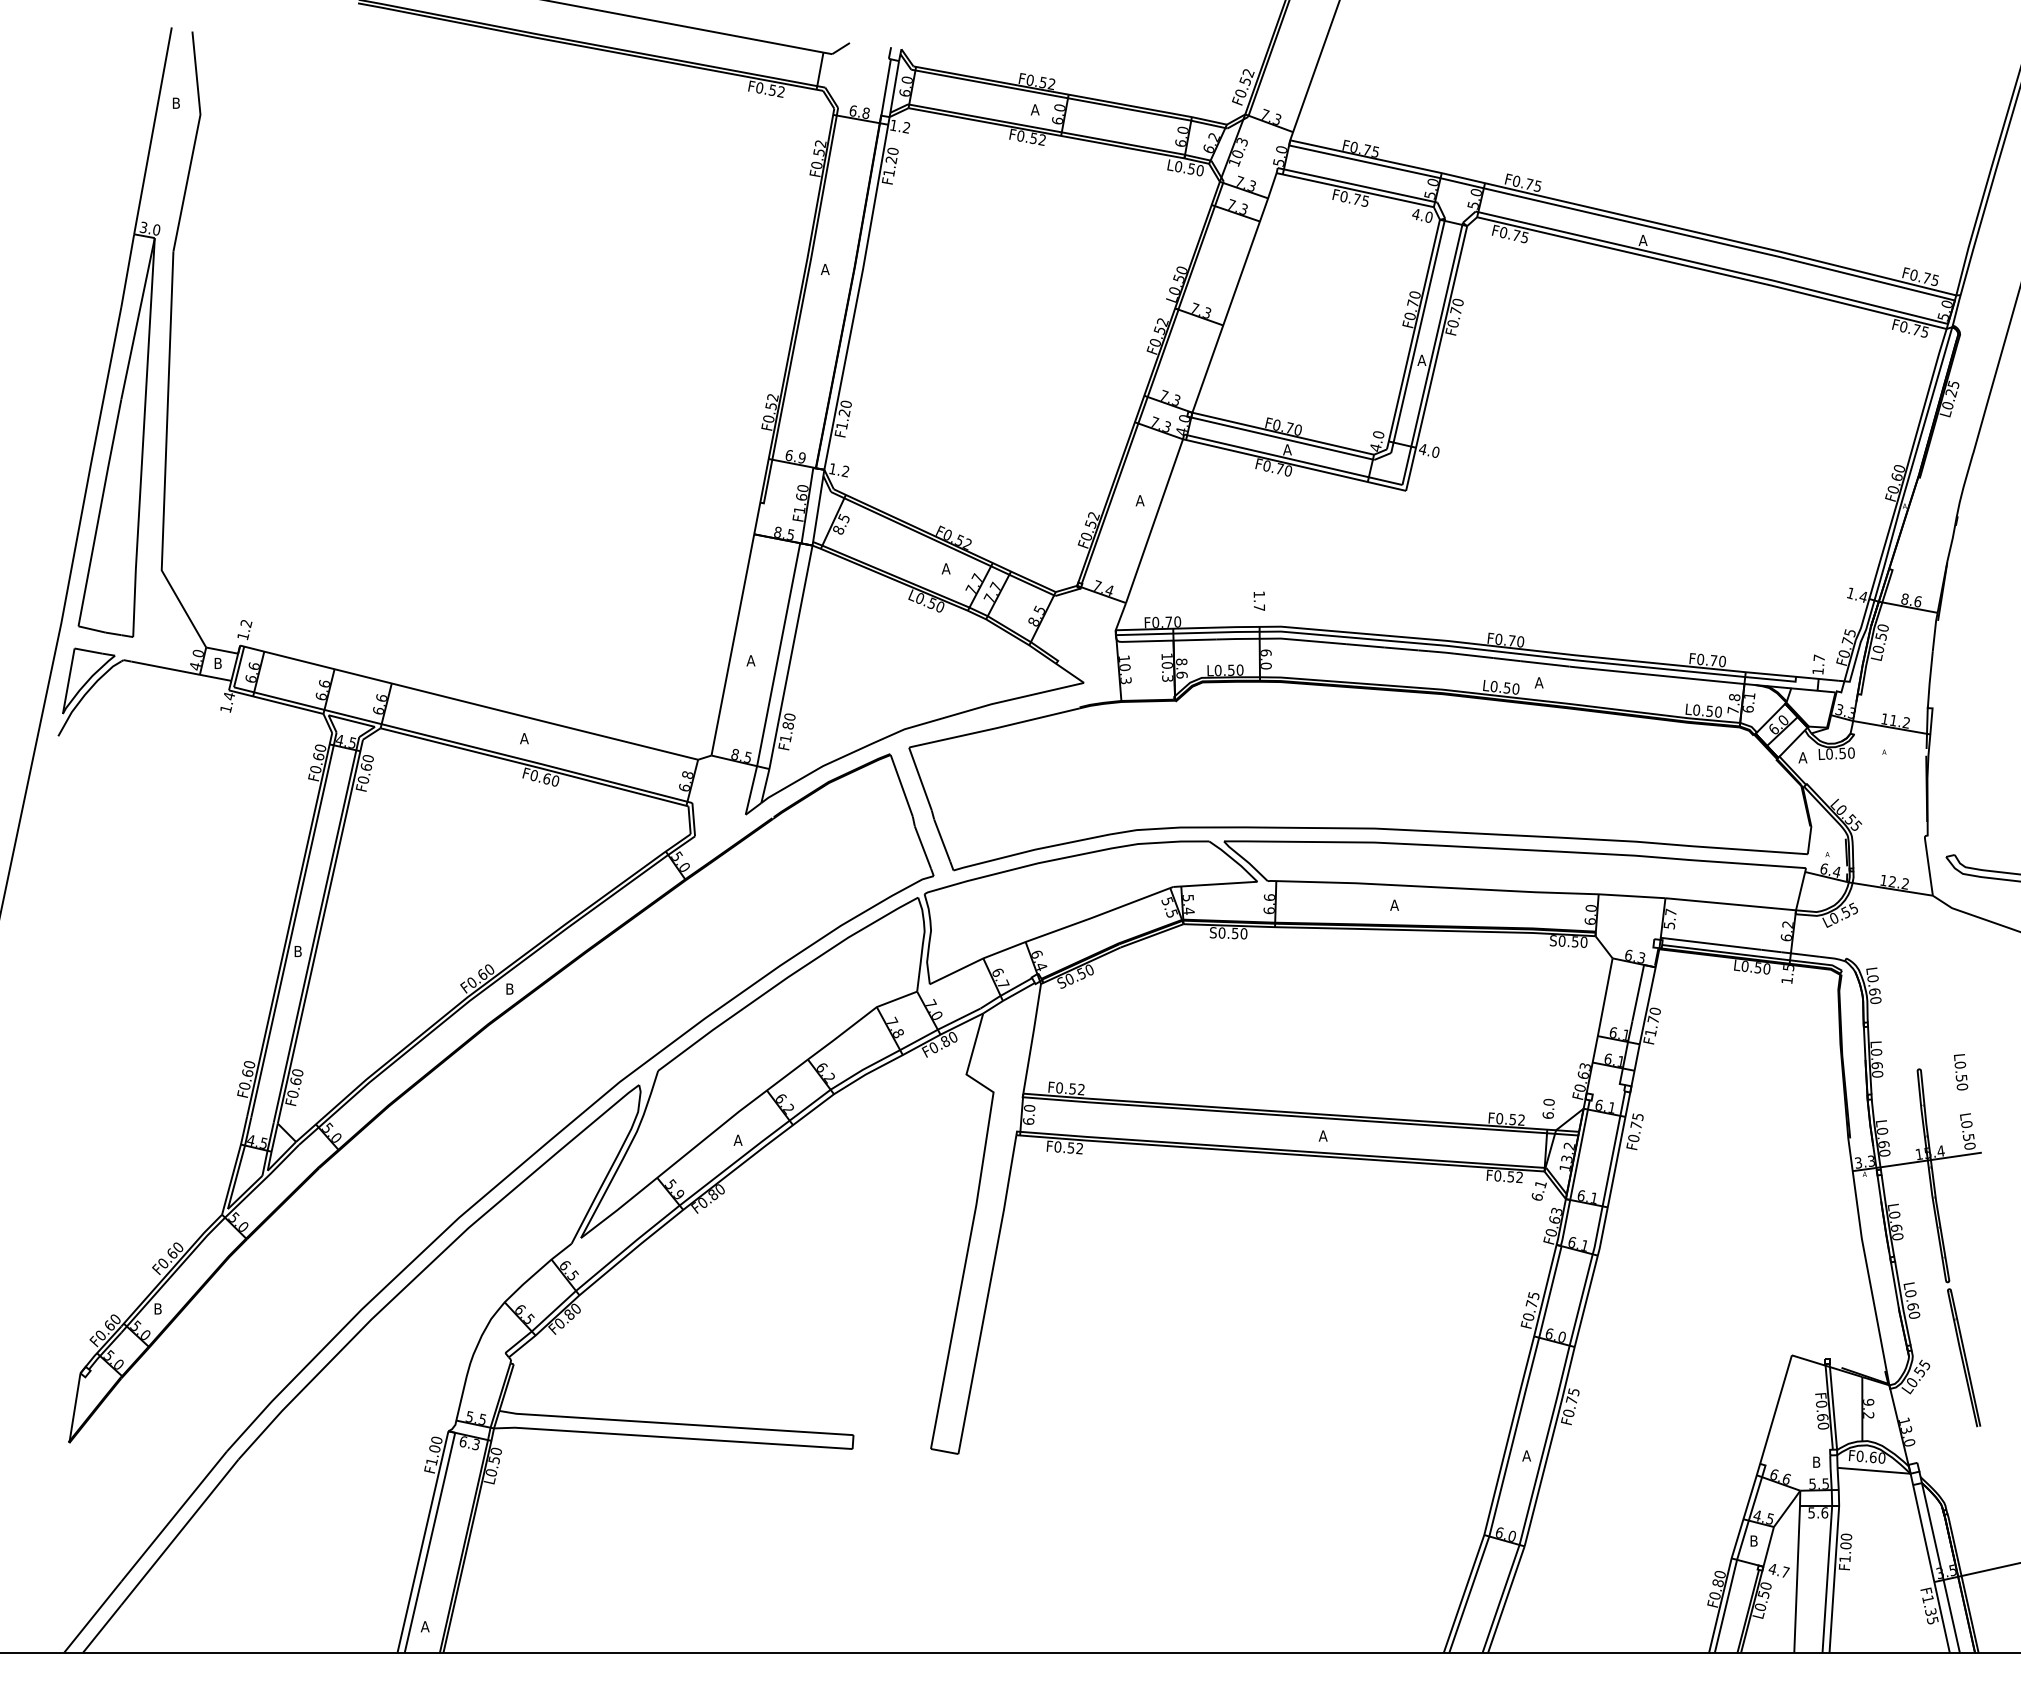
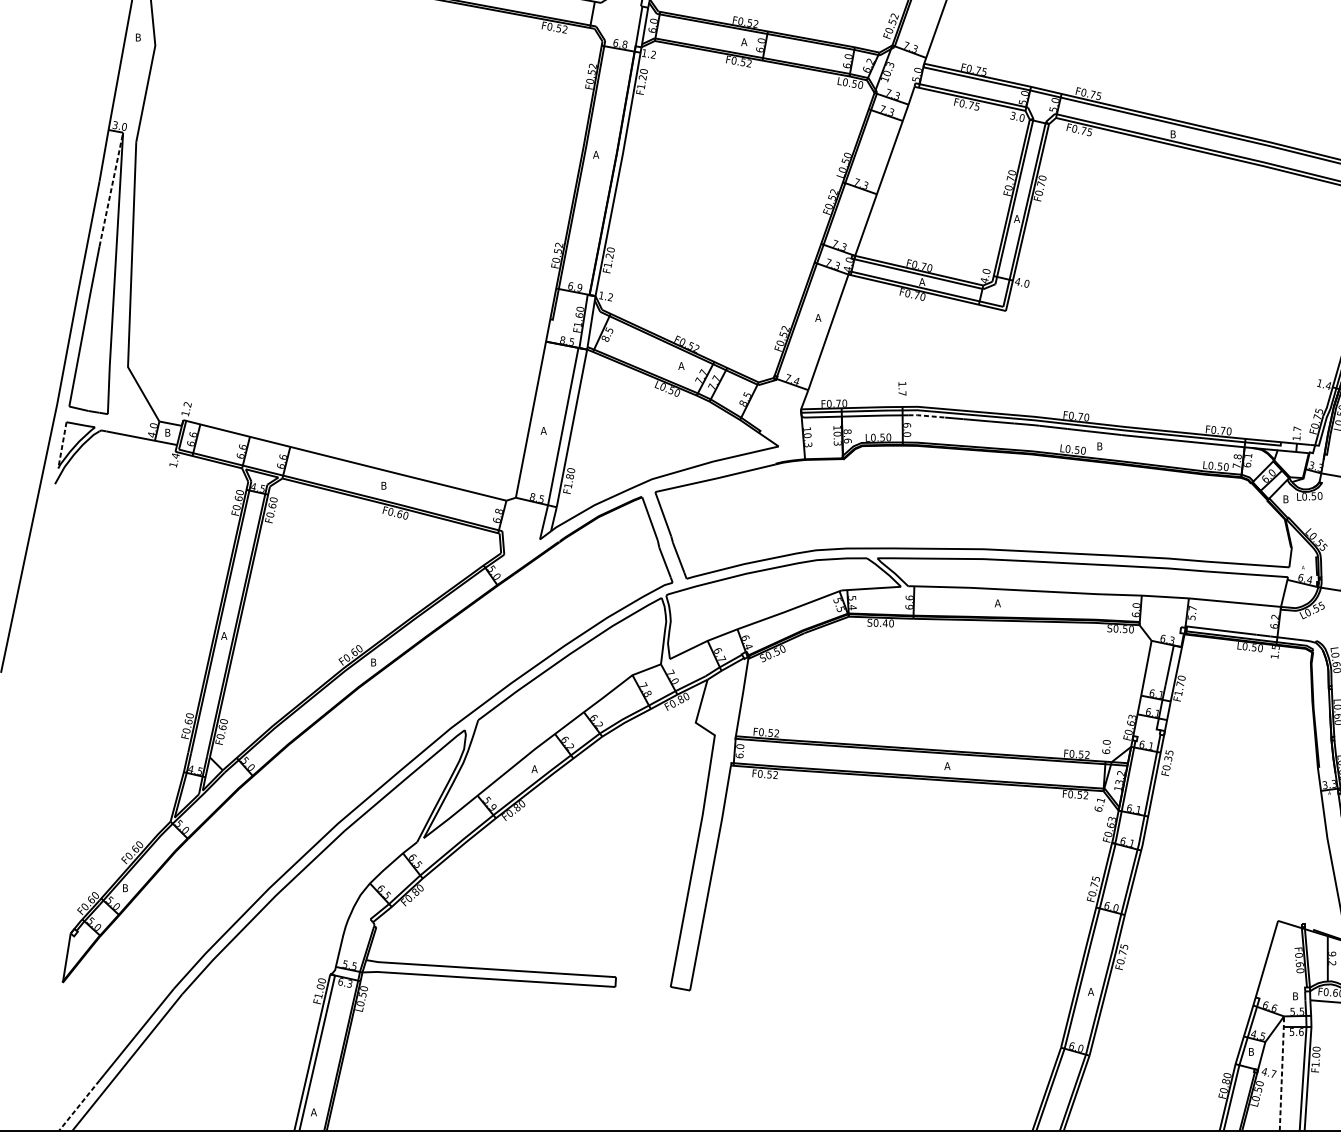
text: (1415, 214) -> (1012, 116), 4.0 -> 3.0
text: (1642, 239) -> (1172, 133), A -> B
line: (138, 318) -> (111, 189), solid -> dashed
line: (1293, 639) -> (926, 415), solid -> dashed
line: (68, 681) -> (62, 445), solid -> dashed
text: (1538, 682) -> (1099, 446), A -> B
text: (524, 738) -> (383, 485), A -> B
text: (1802, 757) -> (1285, 499), A -> B
text: (1234, 933) -> (884, 623), S0.50 -> S0.40
text: (297, 951) -> (223, 635), B -> A
text: (1635, 1125) -> (1167, 758), F0.75 -> F0.35
line: (1797, 1570) -> (1282, 1072), solid -> dashed
line: (92, 1617) -> (79, 1105), solid -> dashed

